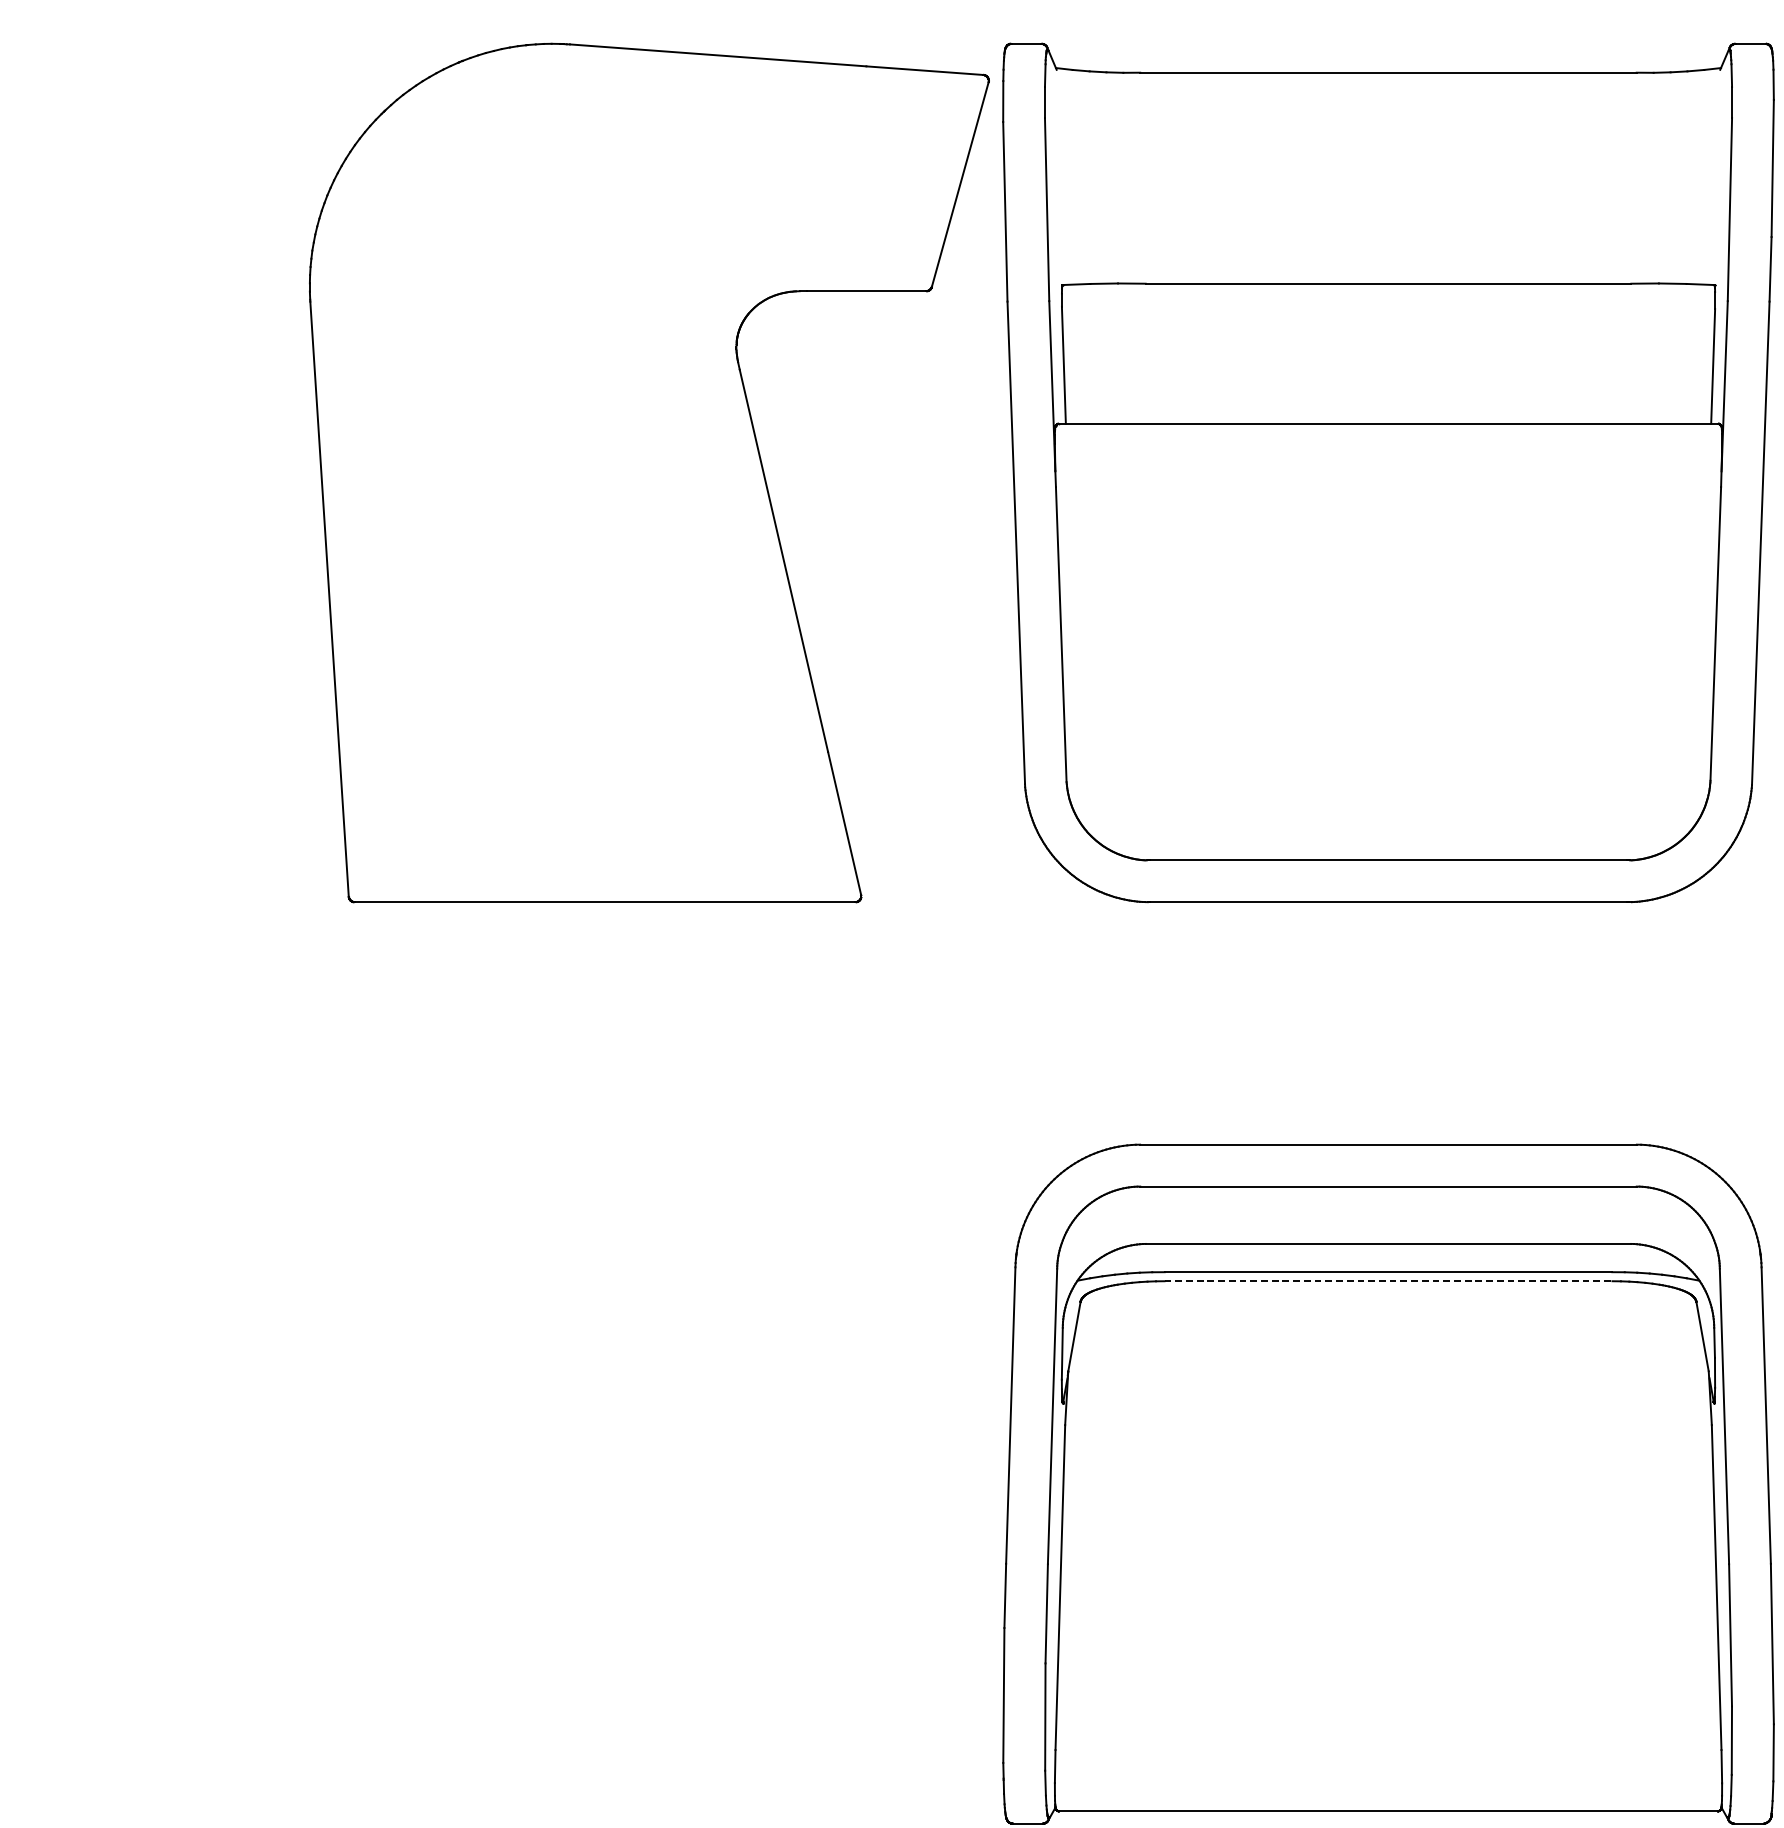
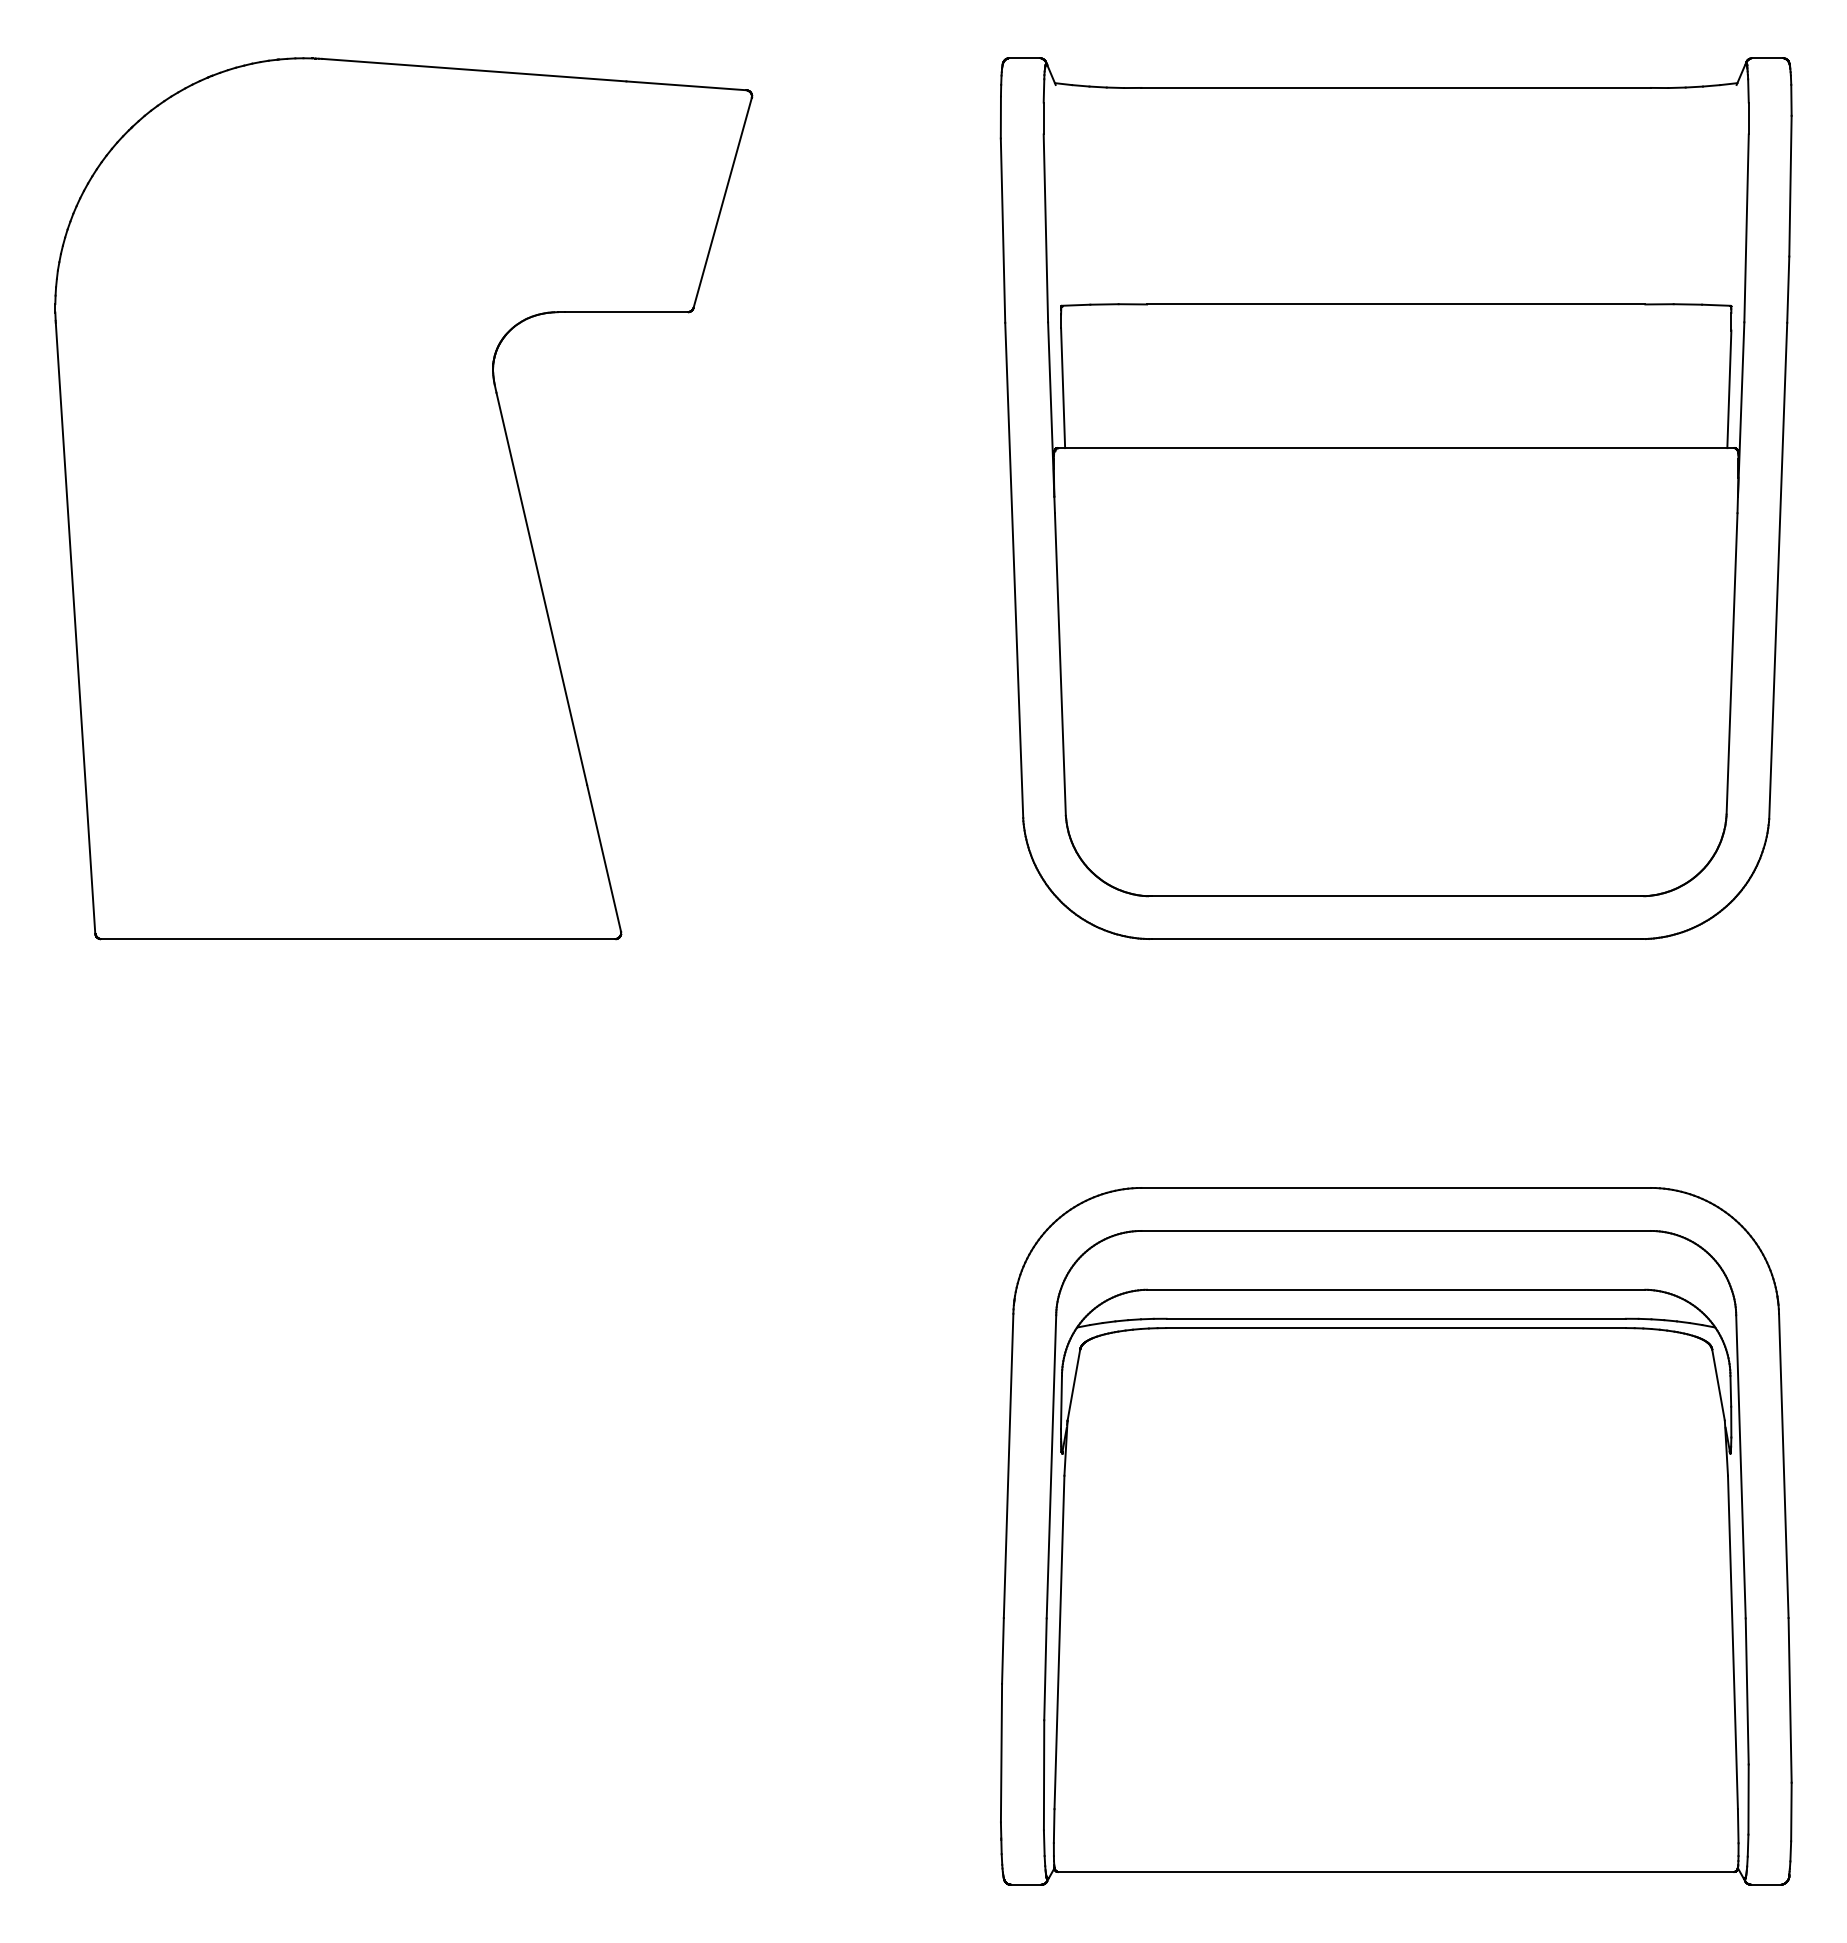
part: (649, 472) -> (403, 498), moved
line: (1388, 1281) -> (1396, 1328), dashed -> solid

